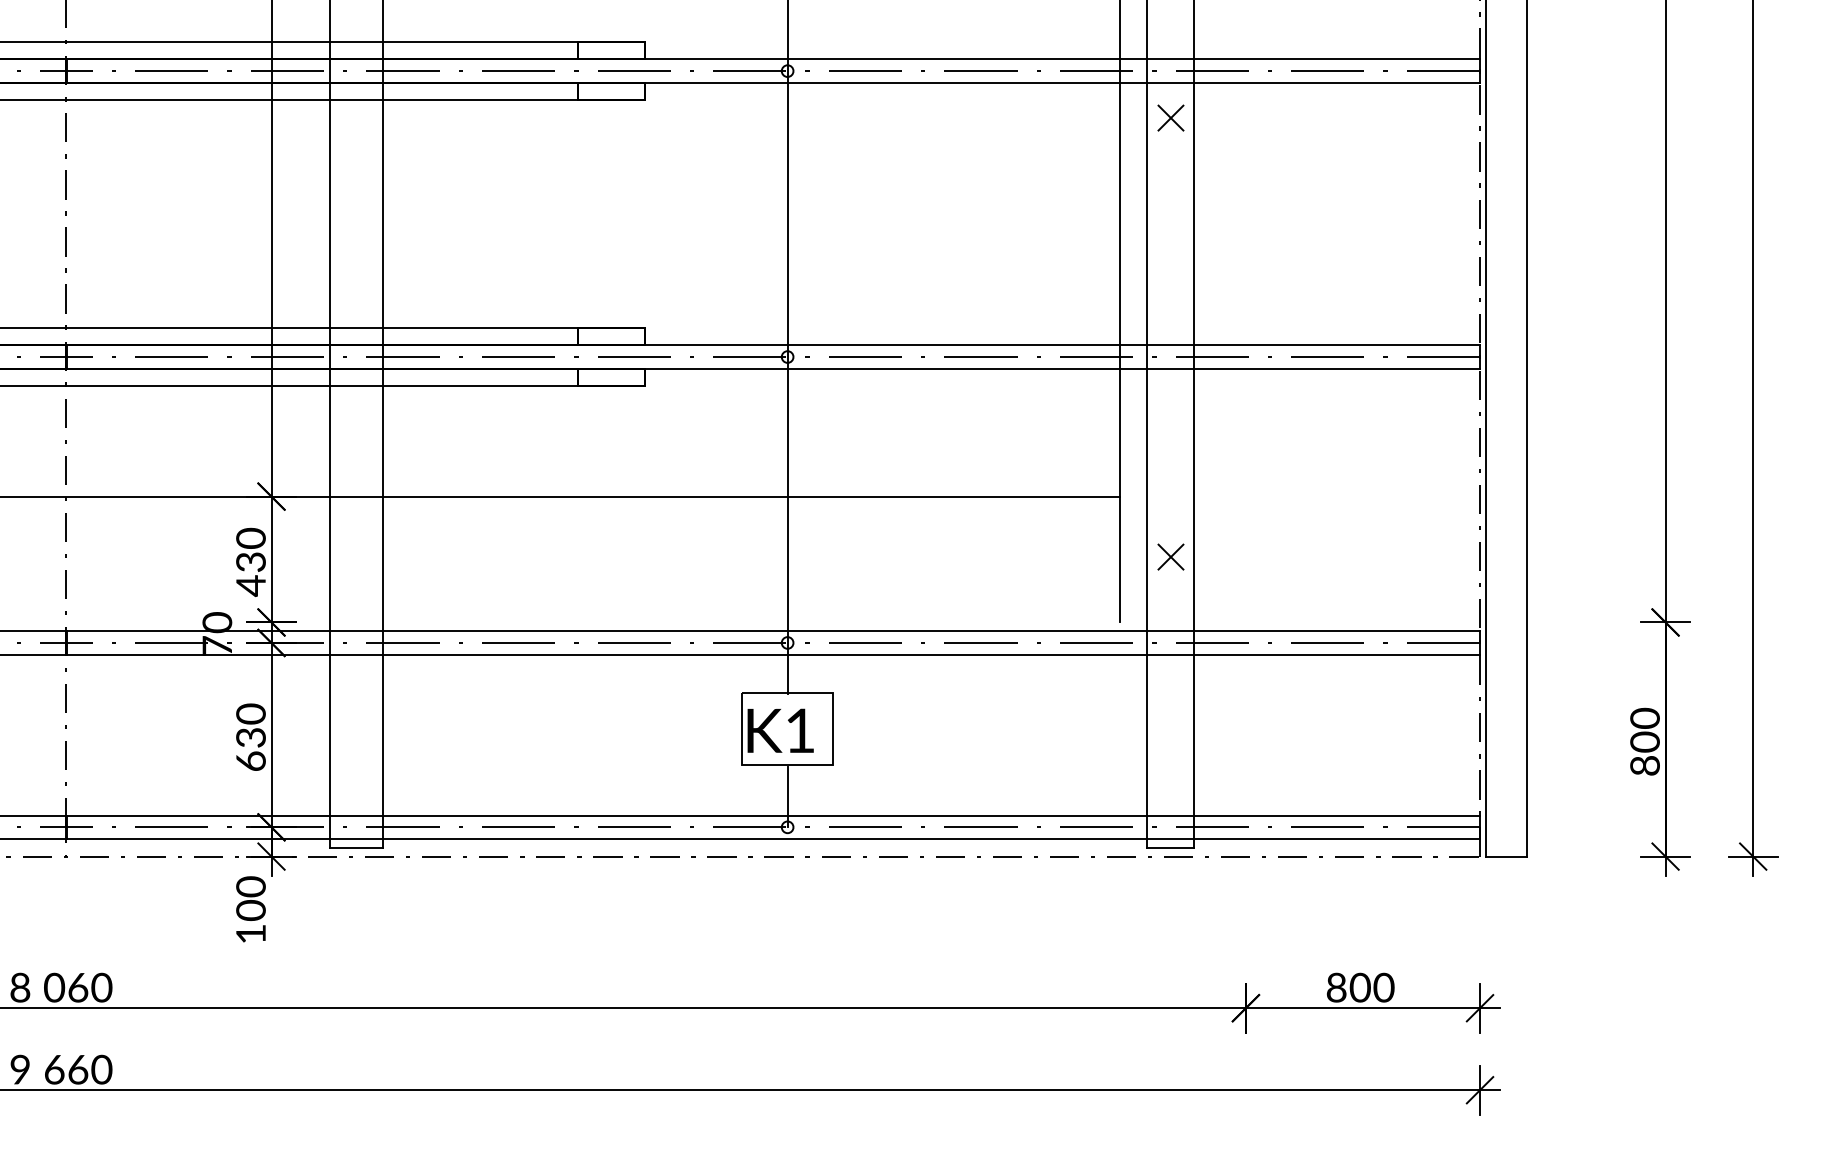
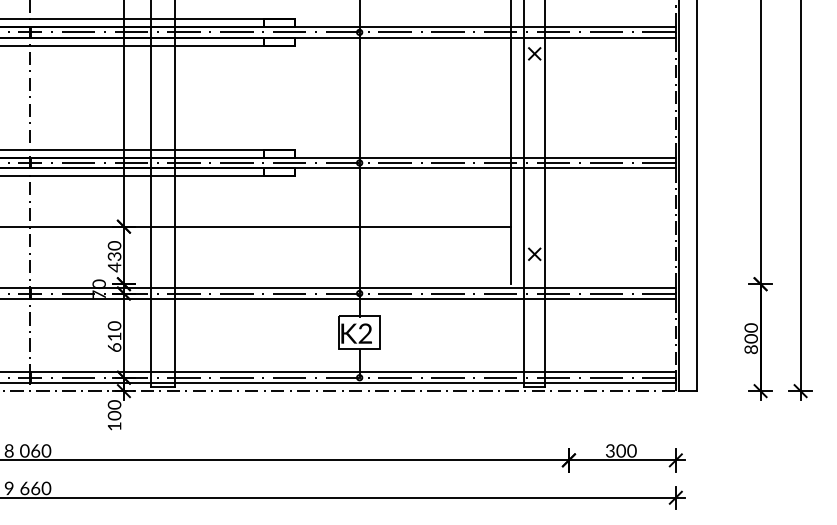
text: (798, 730) -> (364, 333), K1 -> K2
text: (250, 737) -> (114, 336), 630 -> 610
text: (1336, 988) -> (610, 451), 800 -> 300

